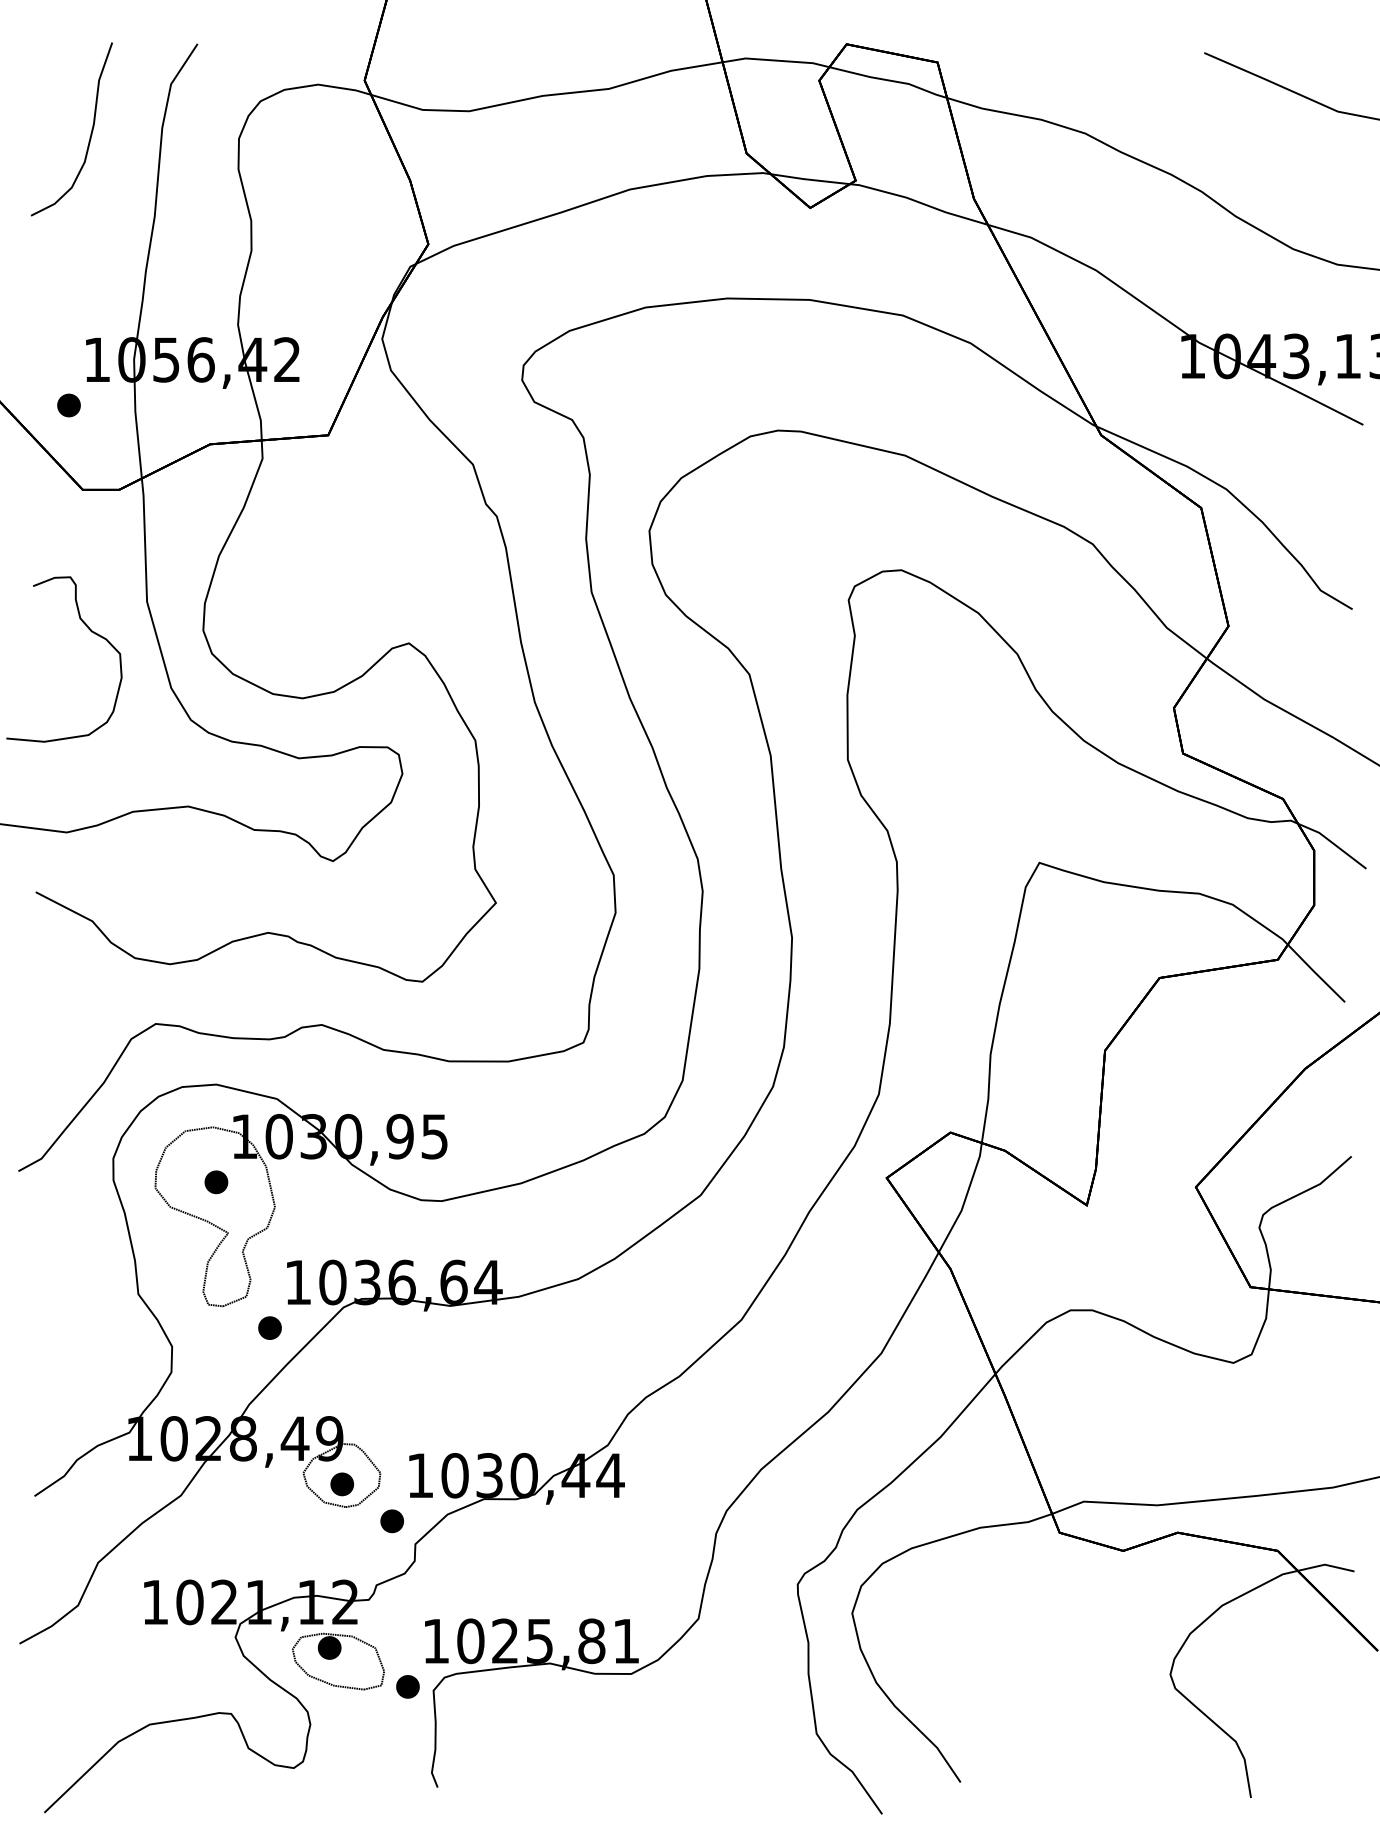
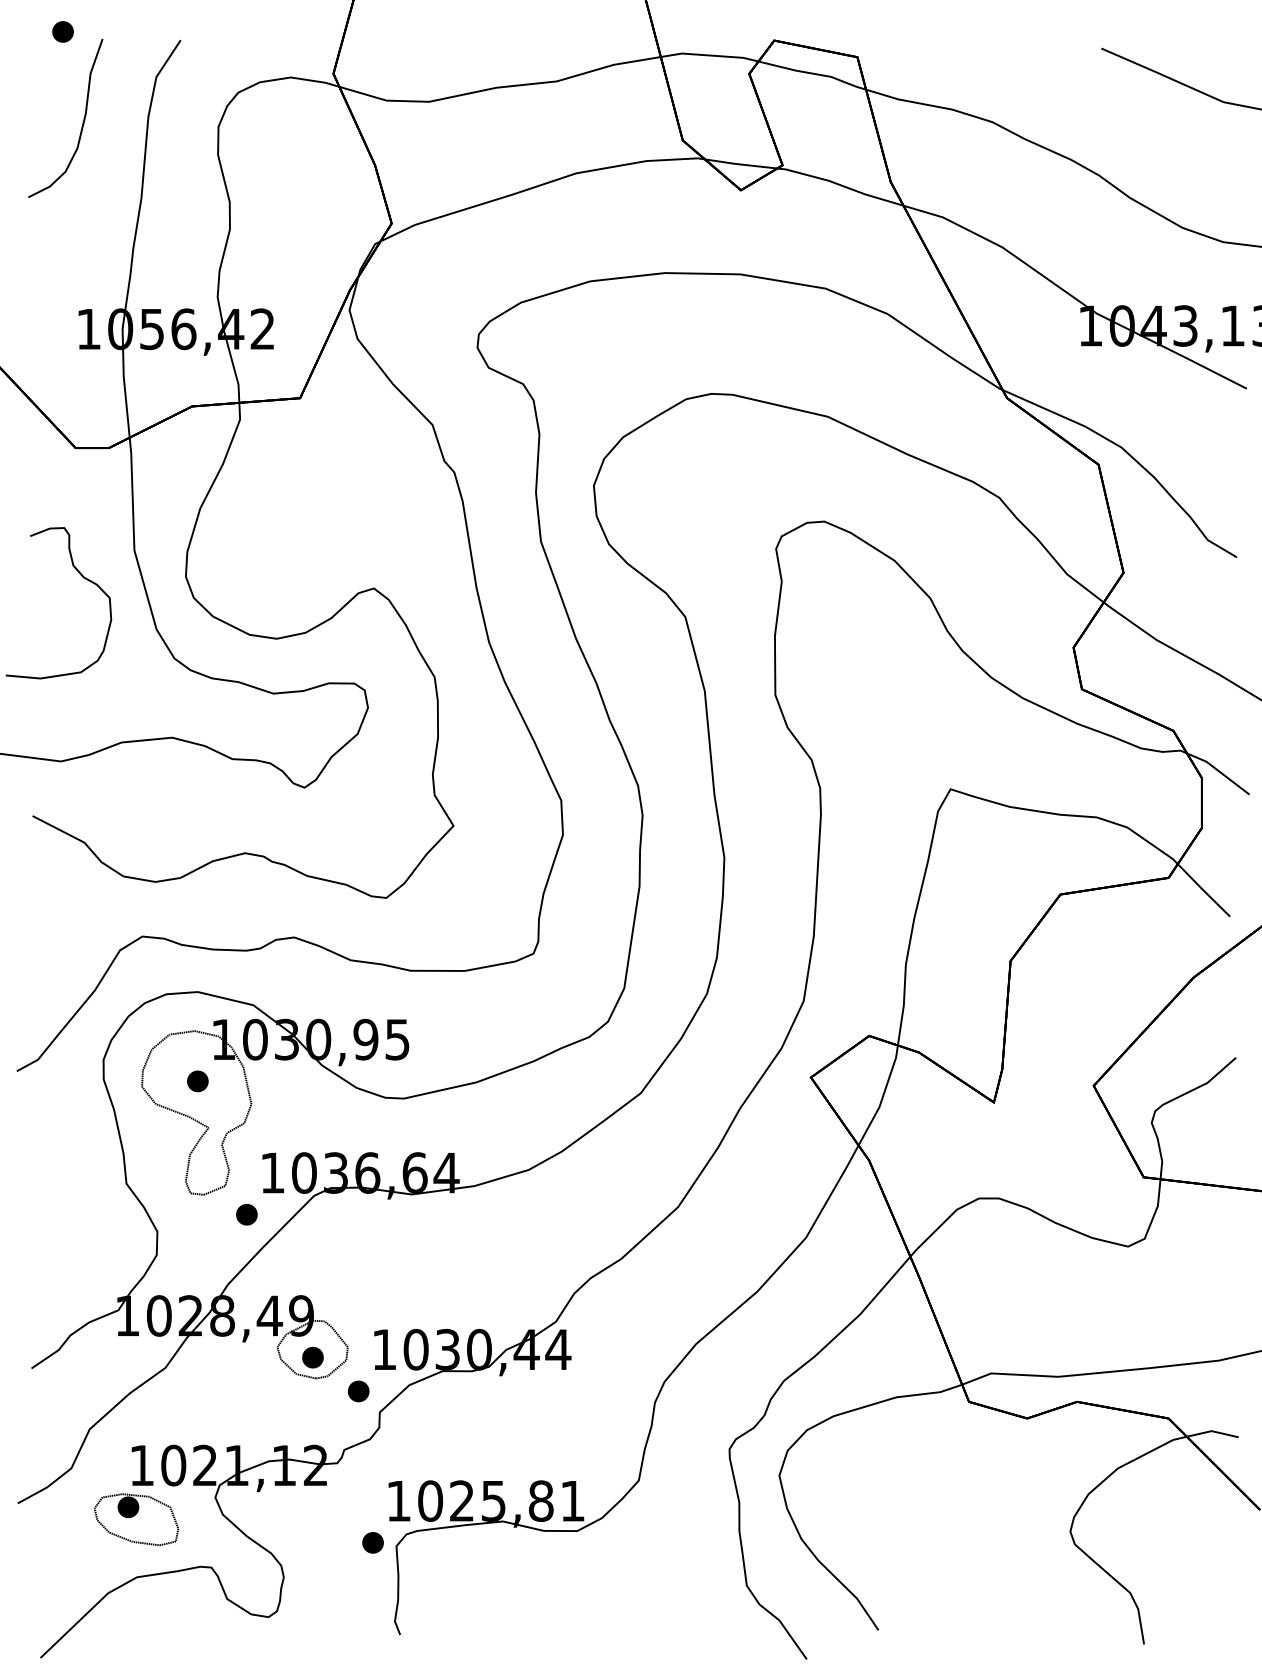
part: (68, 405) -> (62, 31), moved
part: (338, 1661) -> (136, 1519), moved

